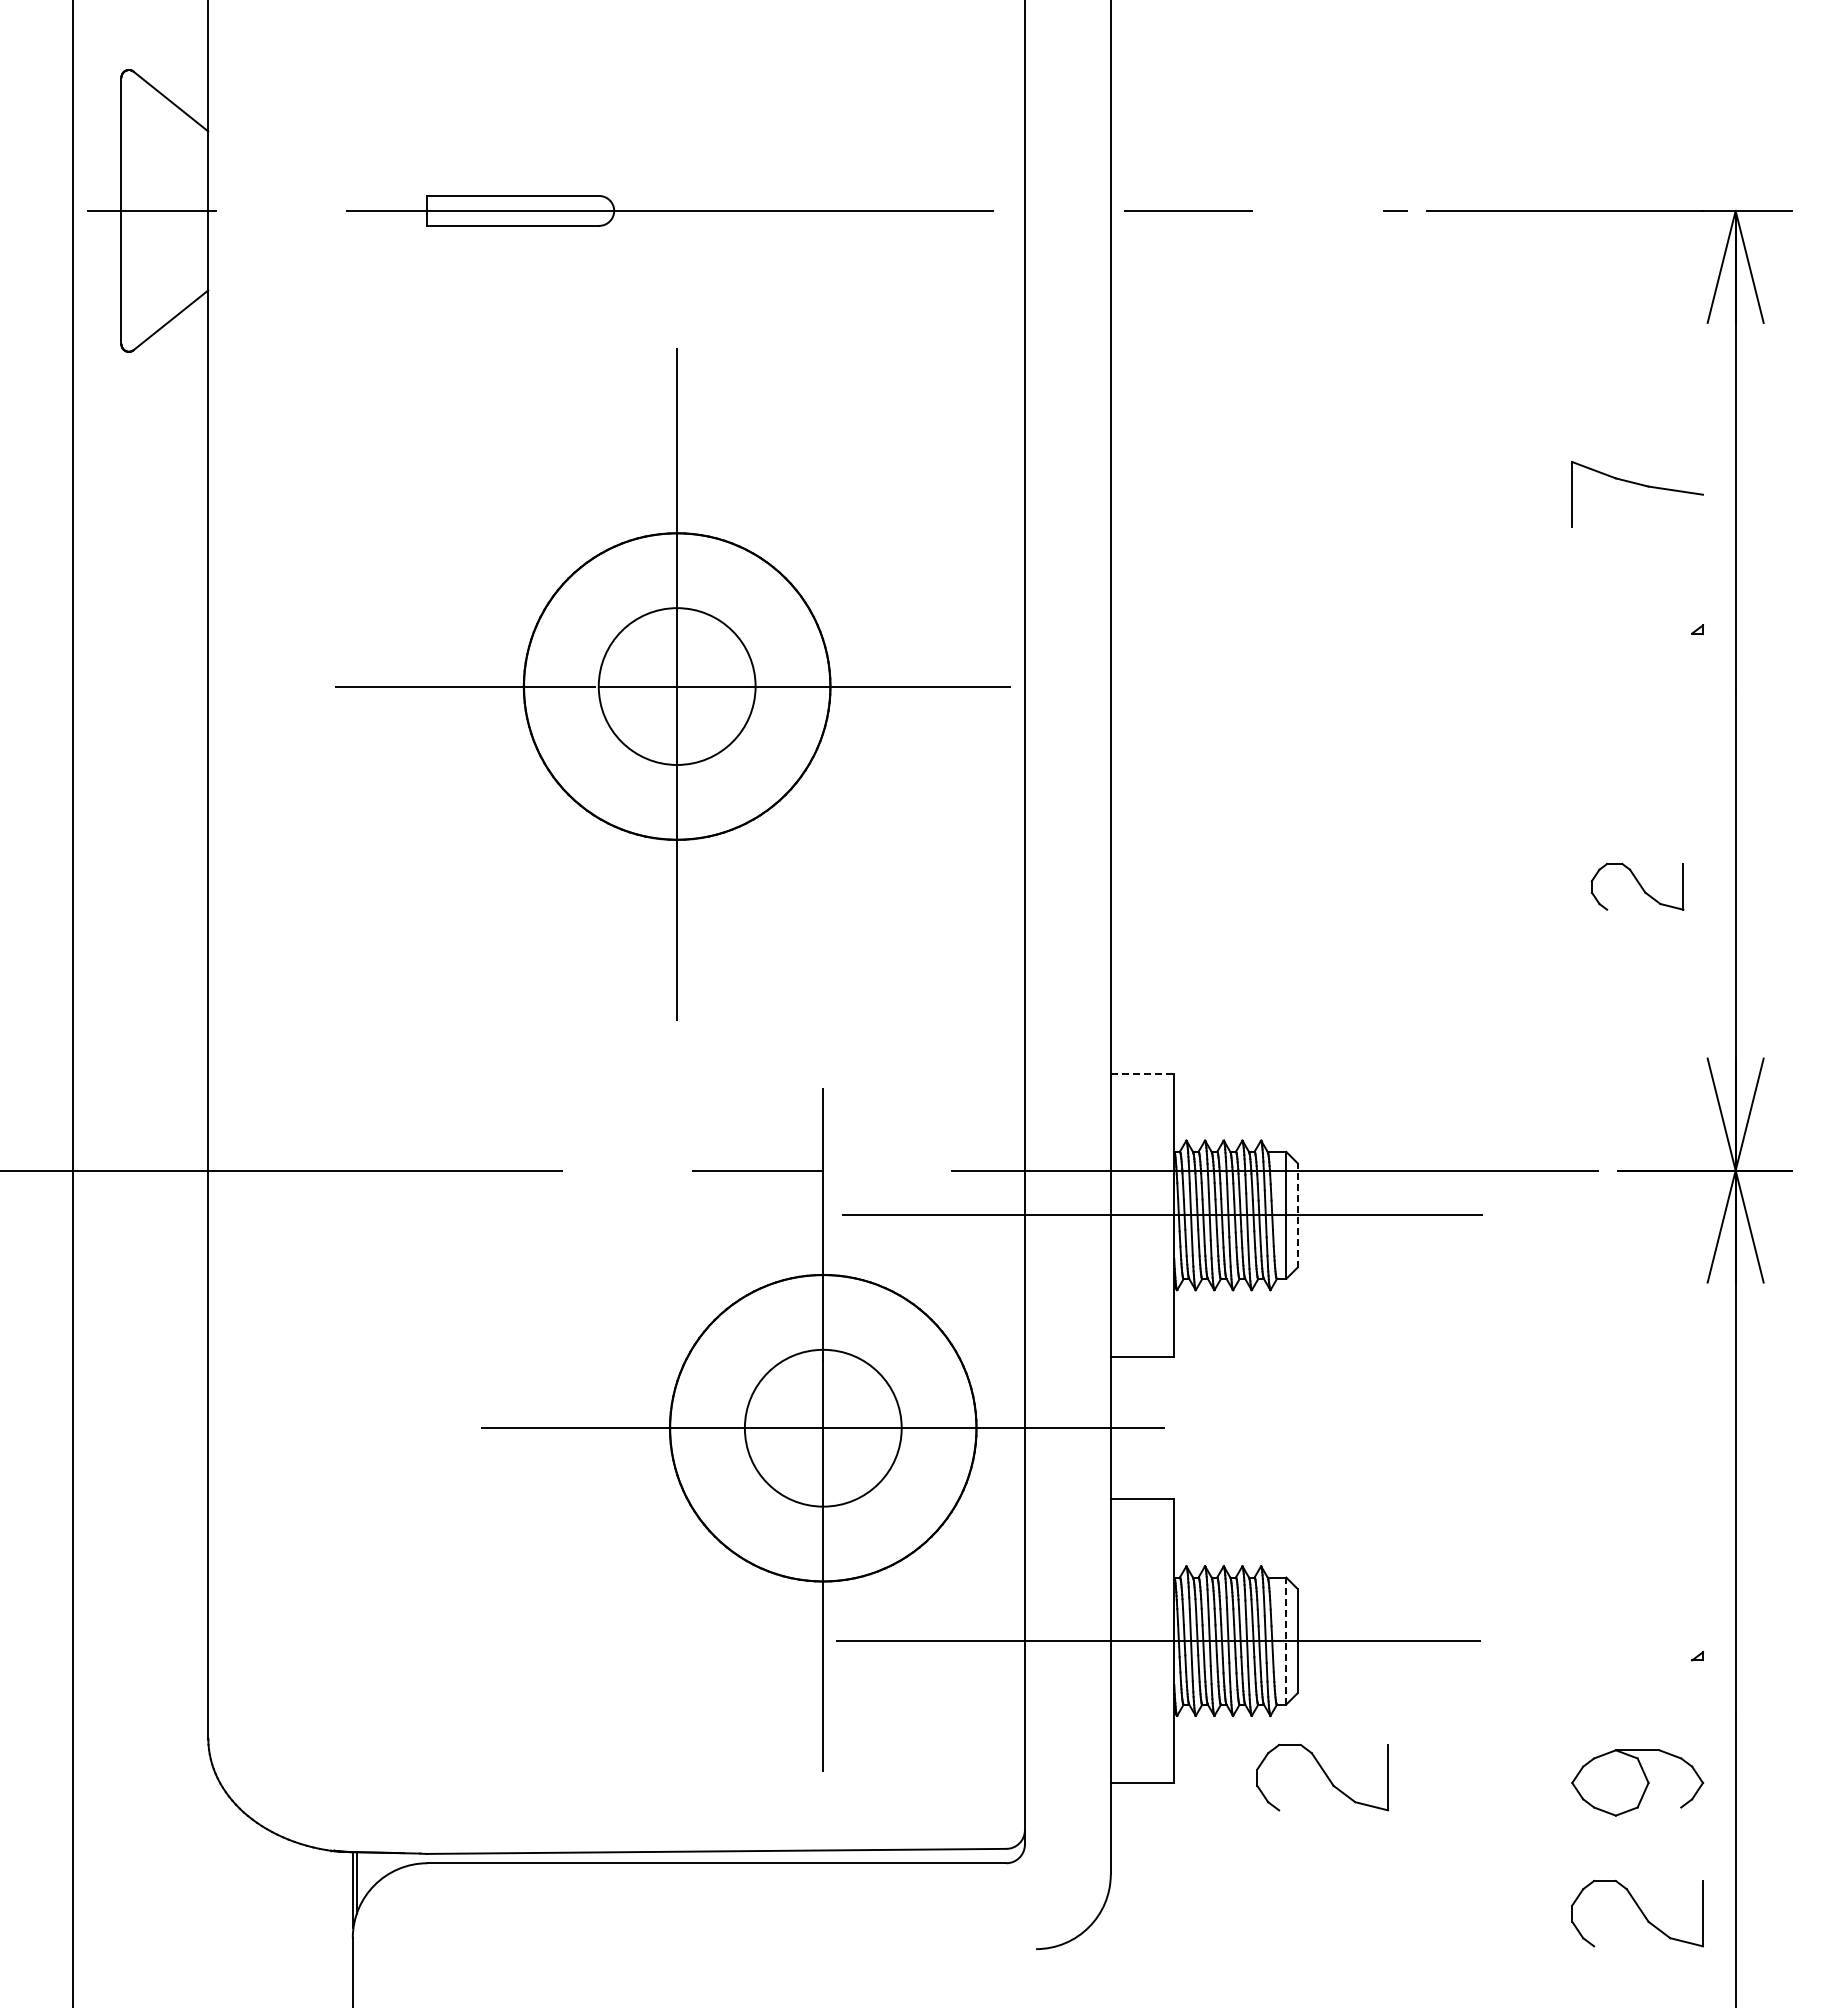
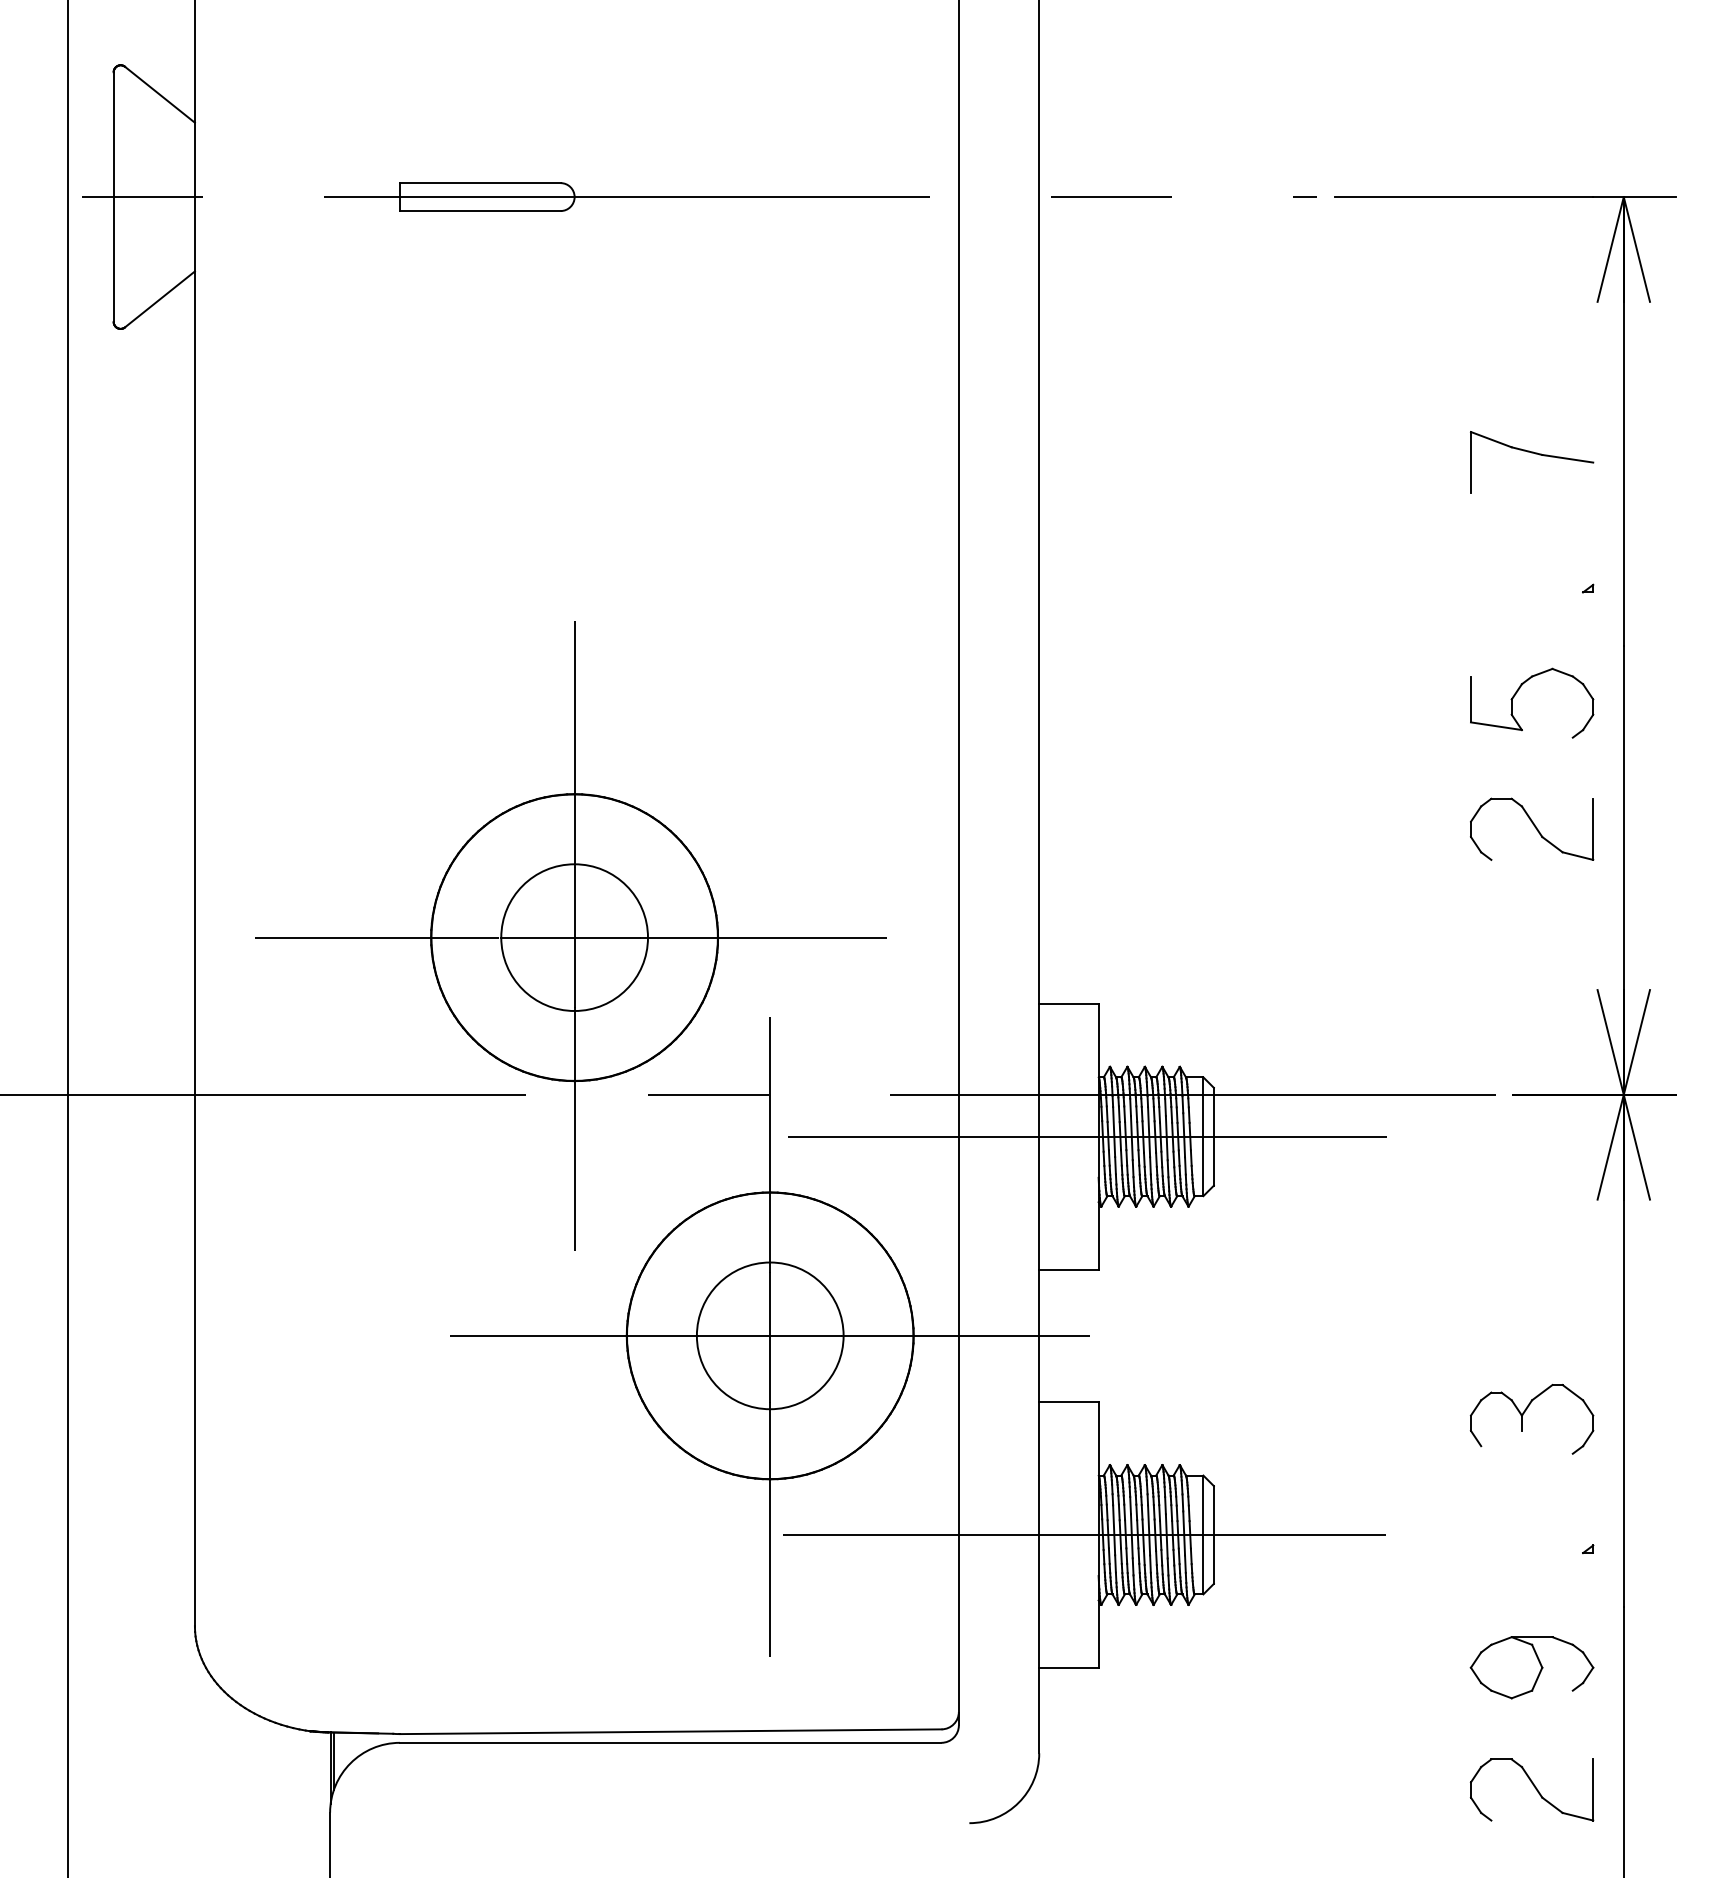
part: (672, 684) -> (570, 935), moved
part: (1621, 741) -> (1516, 693), added
part: (1637, 886) -> (1531, 829), size x1.43
line: (1142, 1073) -> (1068, 1004), dashed -> solid
line: (1297, 1214) -> (1213, 1135), dashed -> solid
part: (1629, 1511) -> (1524, 1413), added
line: (1286, 1640) -> (1203, 1534), dashed -> solid
part: (1322, 1777) -> (1237, 1662), removed

